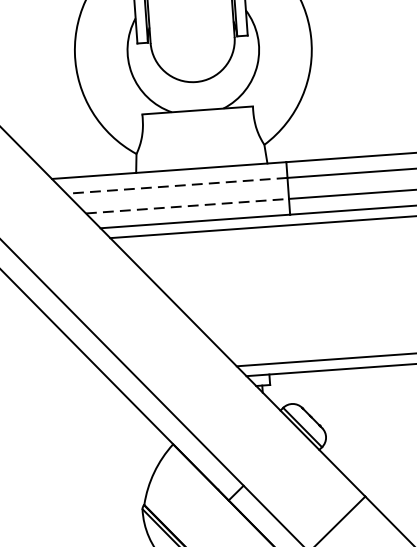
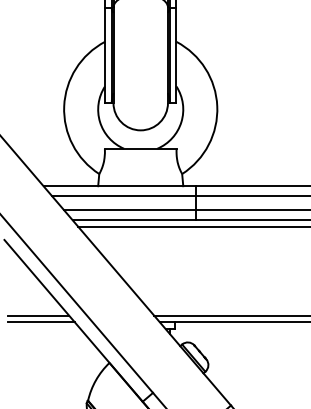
line: (176, 185) -> (123, 196), dashed -> solid
line: (187, 206) -> (129, 210), dashed -> solid
line: (58, 378) -> (38, 315), added
line: (63, 389) -> (41, 322), added

